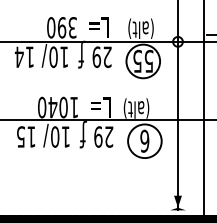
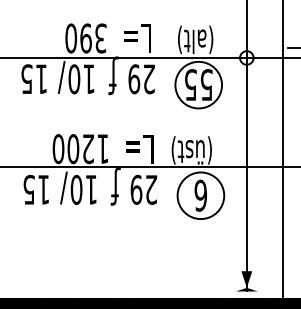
text: (18, 56) -> (25, 78), 14 -> 15
text: (57, 107) -> (79, 148), 1040 -> 1200
text: (142, 108) -> (197, 150), (alt) -> (üst)

